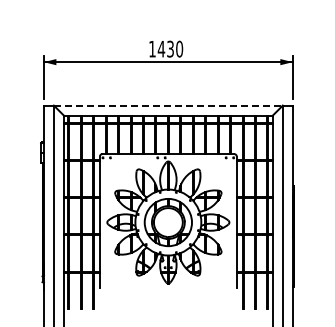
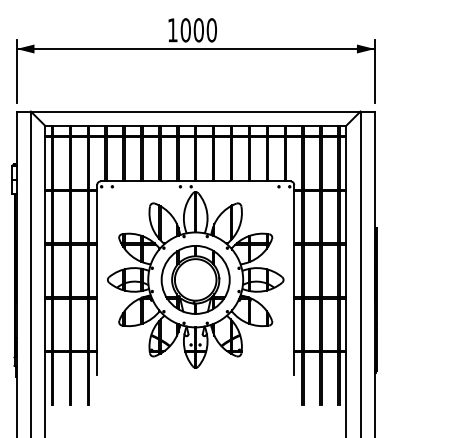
text: (165, 48) -> (191, 29), 1430 -> 1000
line: (168, 105) -> (195, 111), dashed -> solid

